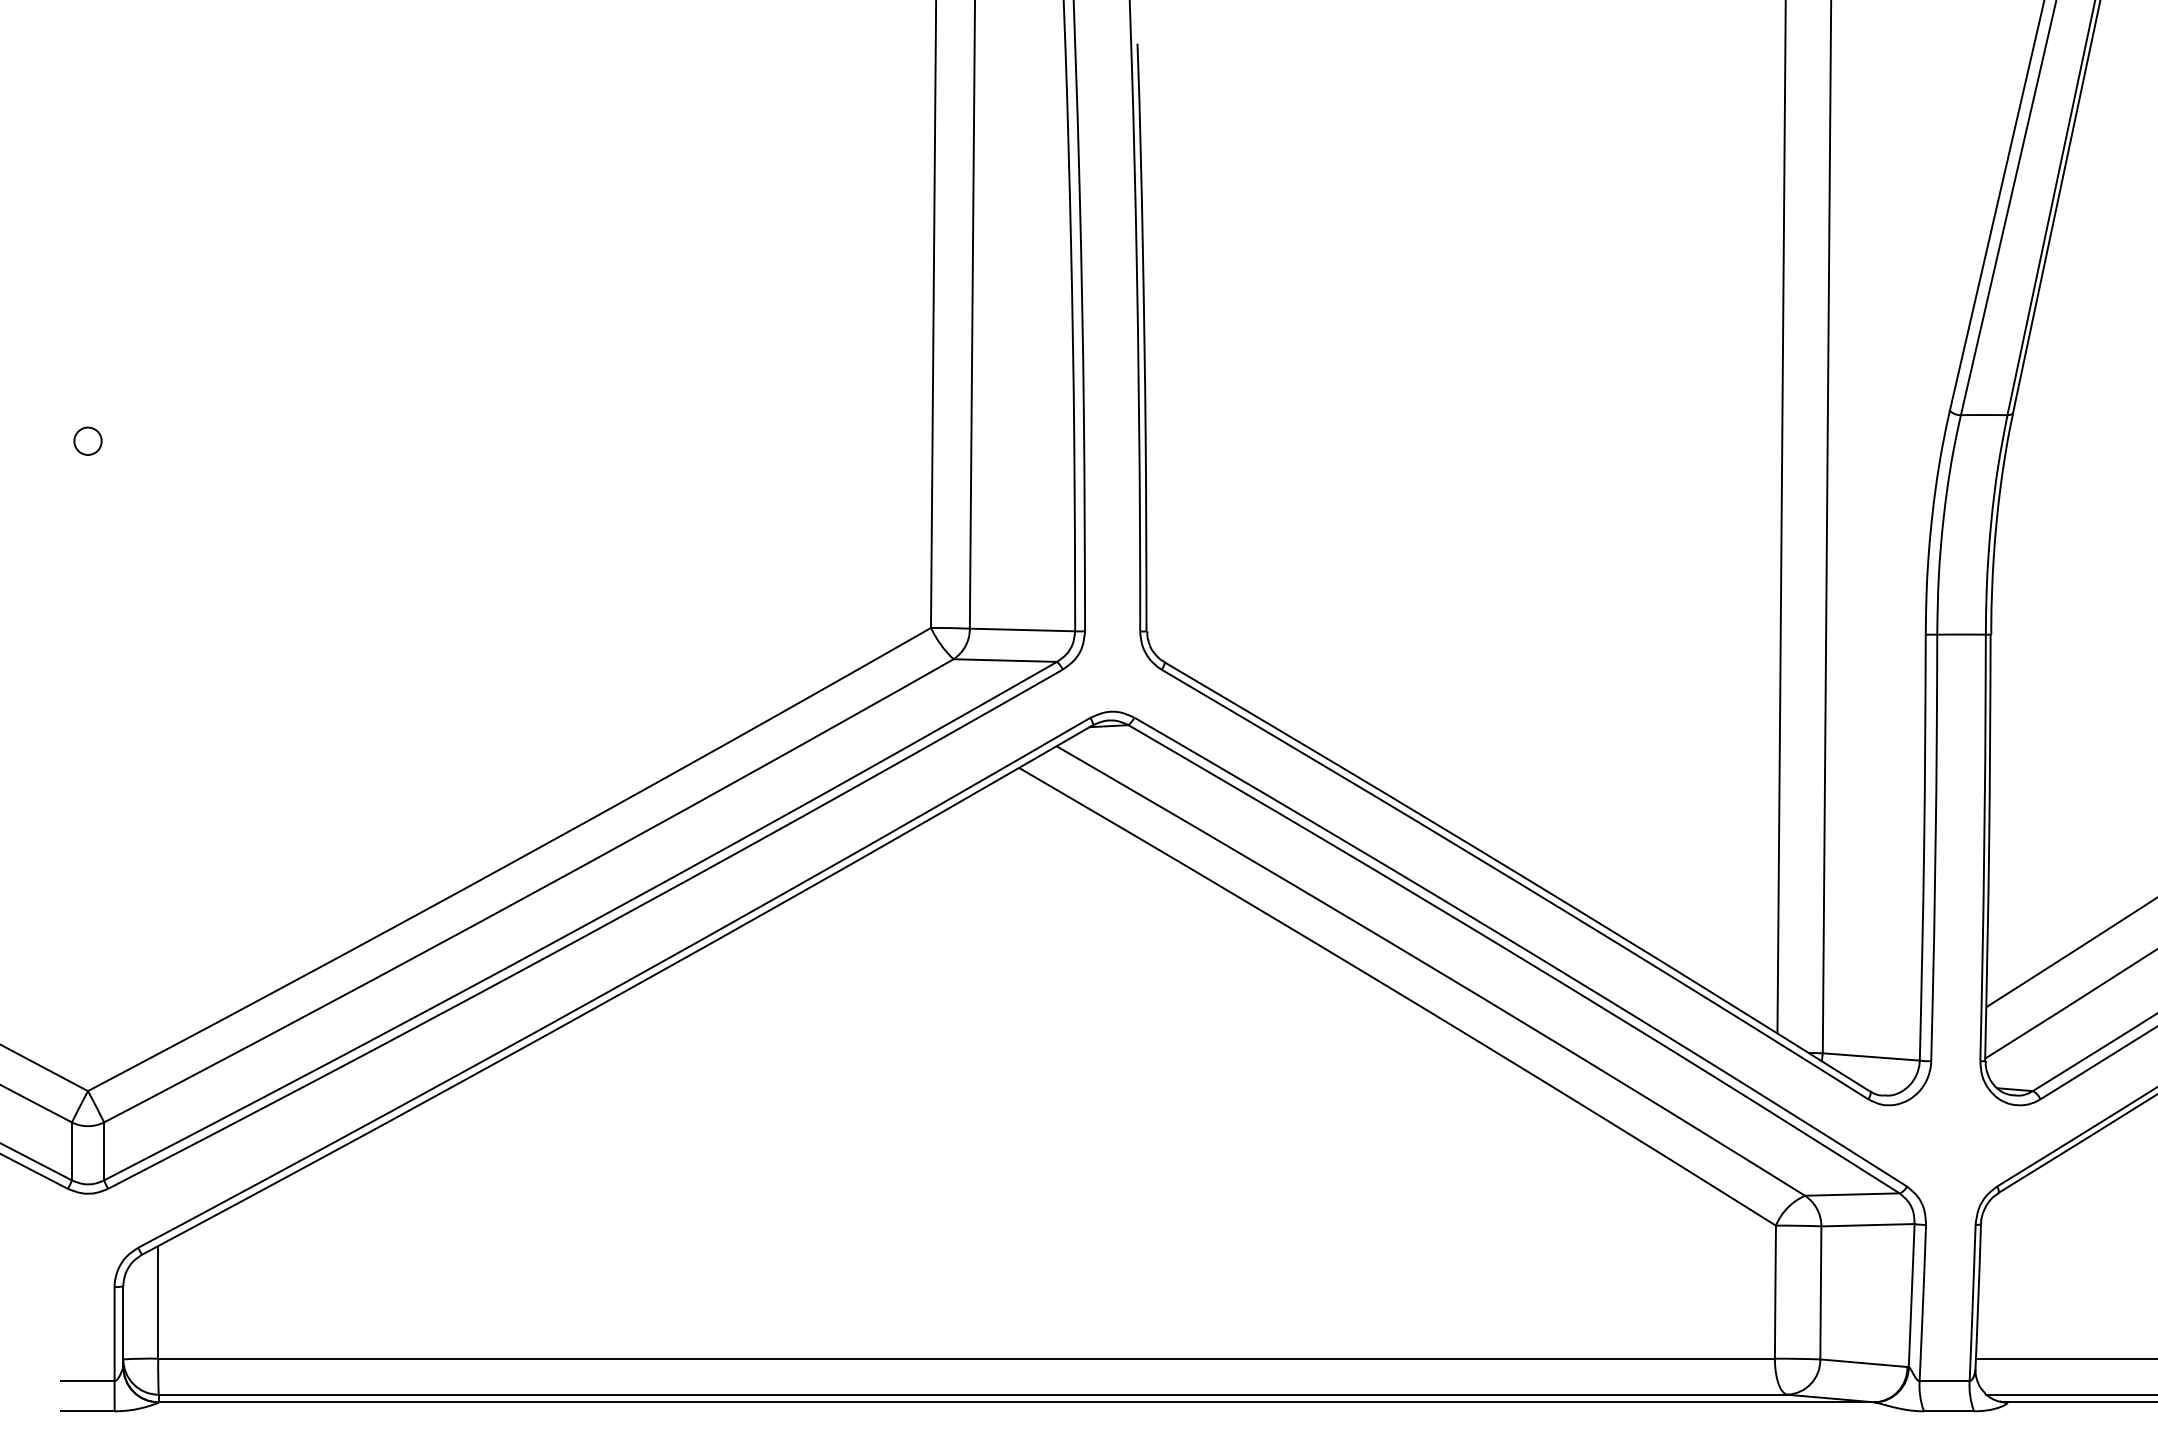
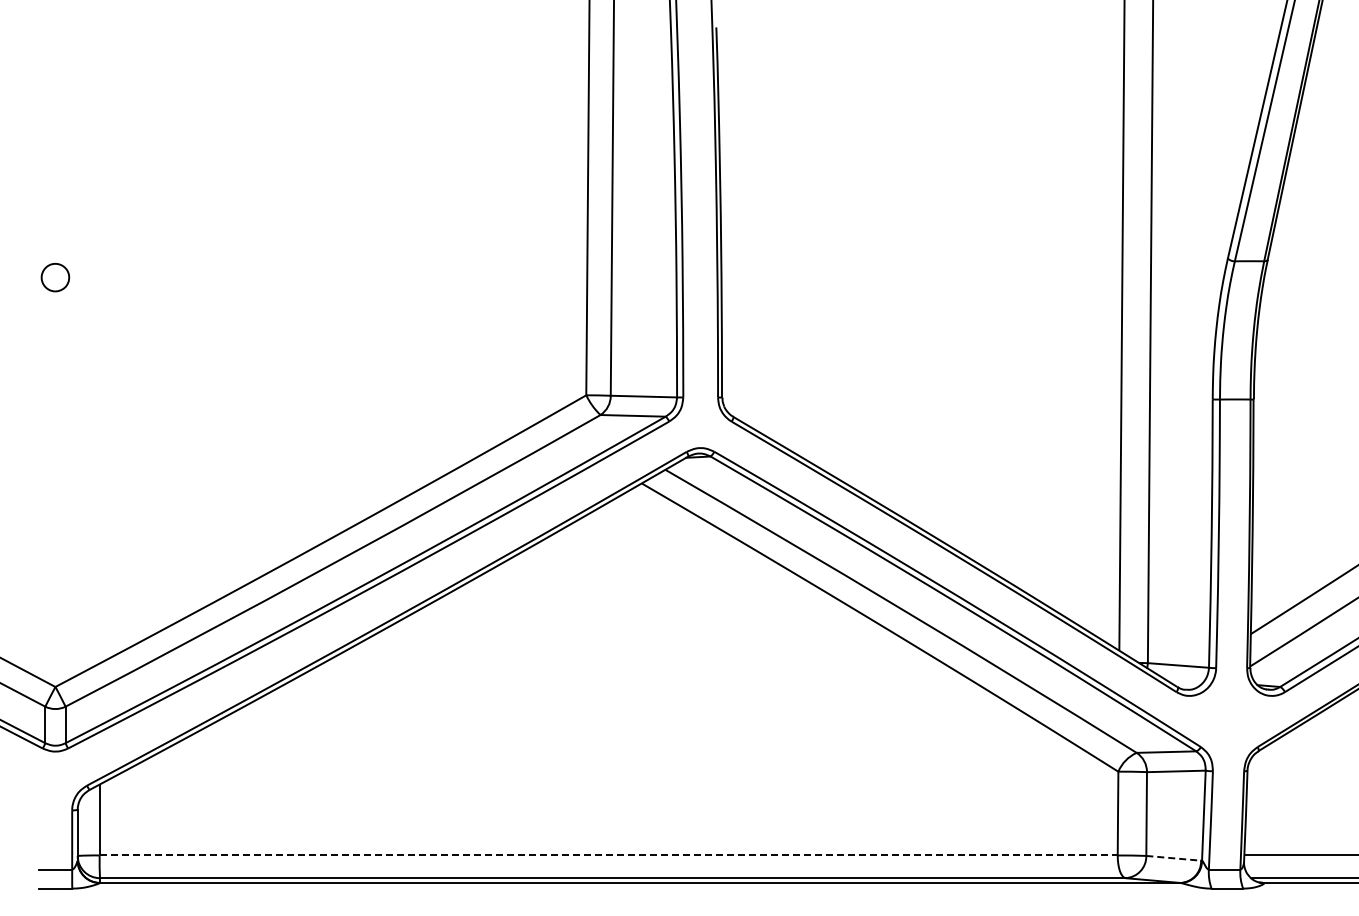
part: (88, 440) -> (55, 277), size x1.6
line: (967, 1358) -> (609, 855), solid -> dashed
line: (1863, 1363) -> (1173, 858), solid -> dashed

